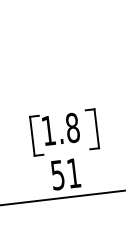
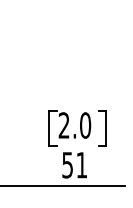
text: (60, 129) -> (74, 125), 1.8 -> 2.0

